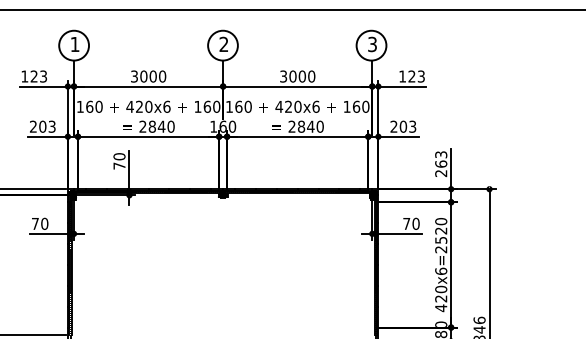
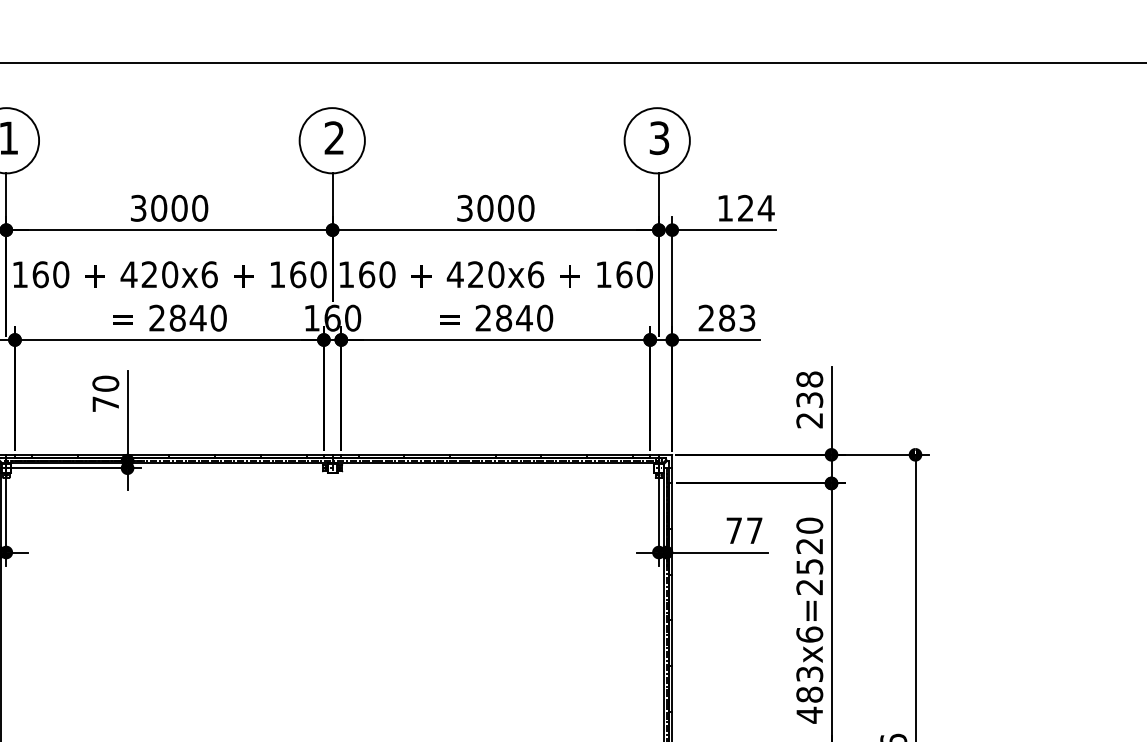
text: (421, 76) -> (766, 208), 123 -> 124
text: (403, 126) -> (727, 317), 203 -> 283
text: (441, 159) -> (810, 389), 263 -> 238
text: (415, 223) -> (753, 529), 70 -> 77
text: (441, 293) -> (810, 683), 420x6=2520 -> 483x6=2520

